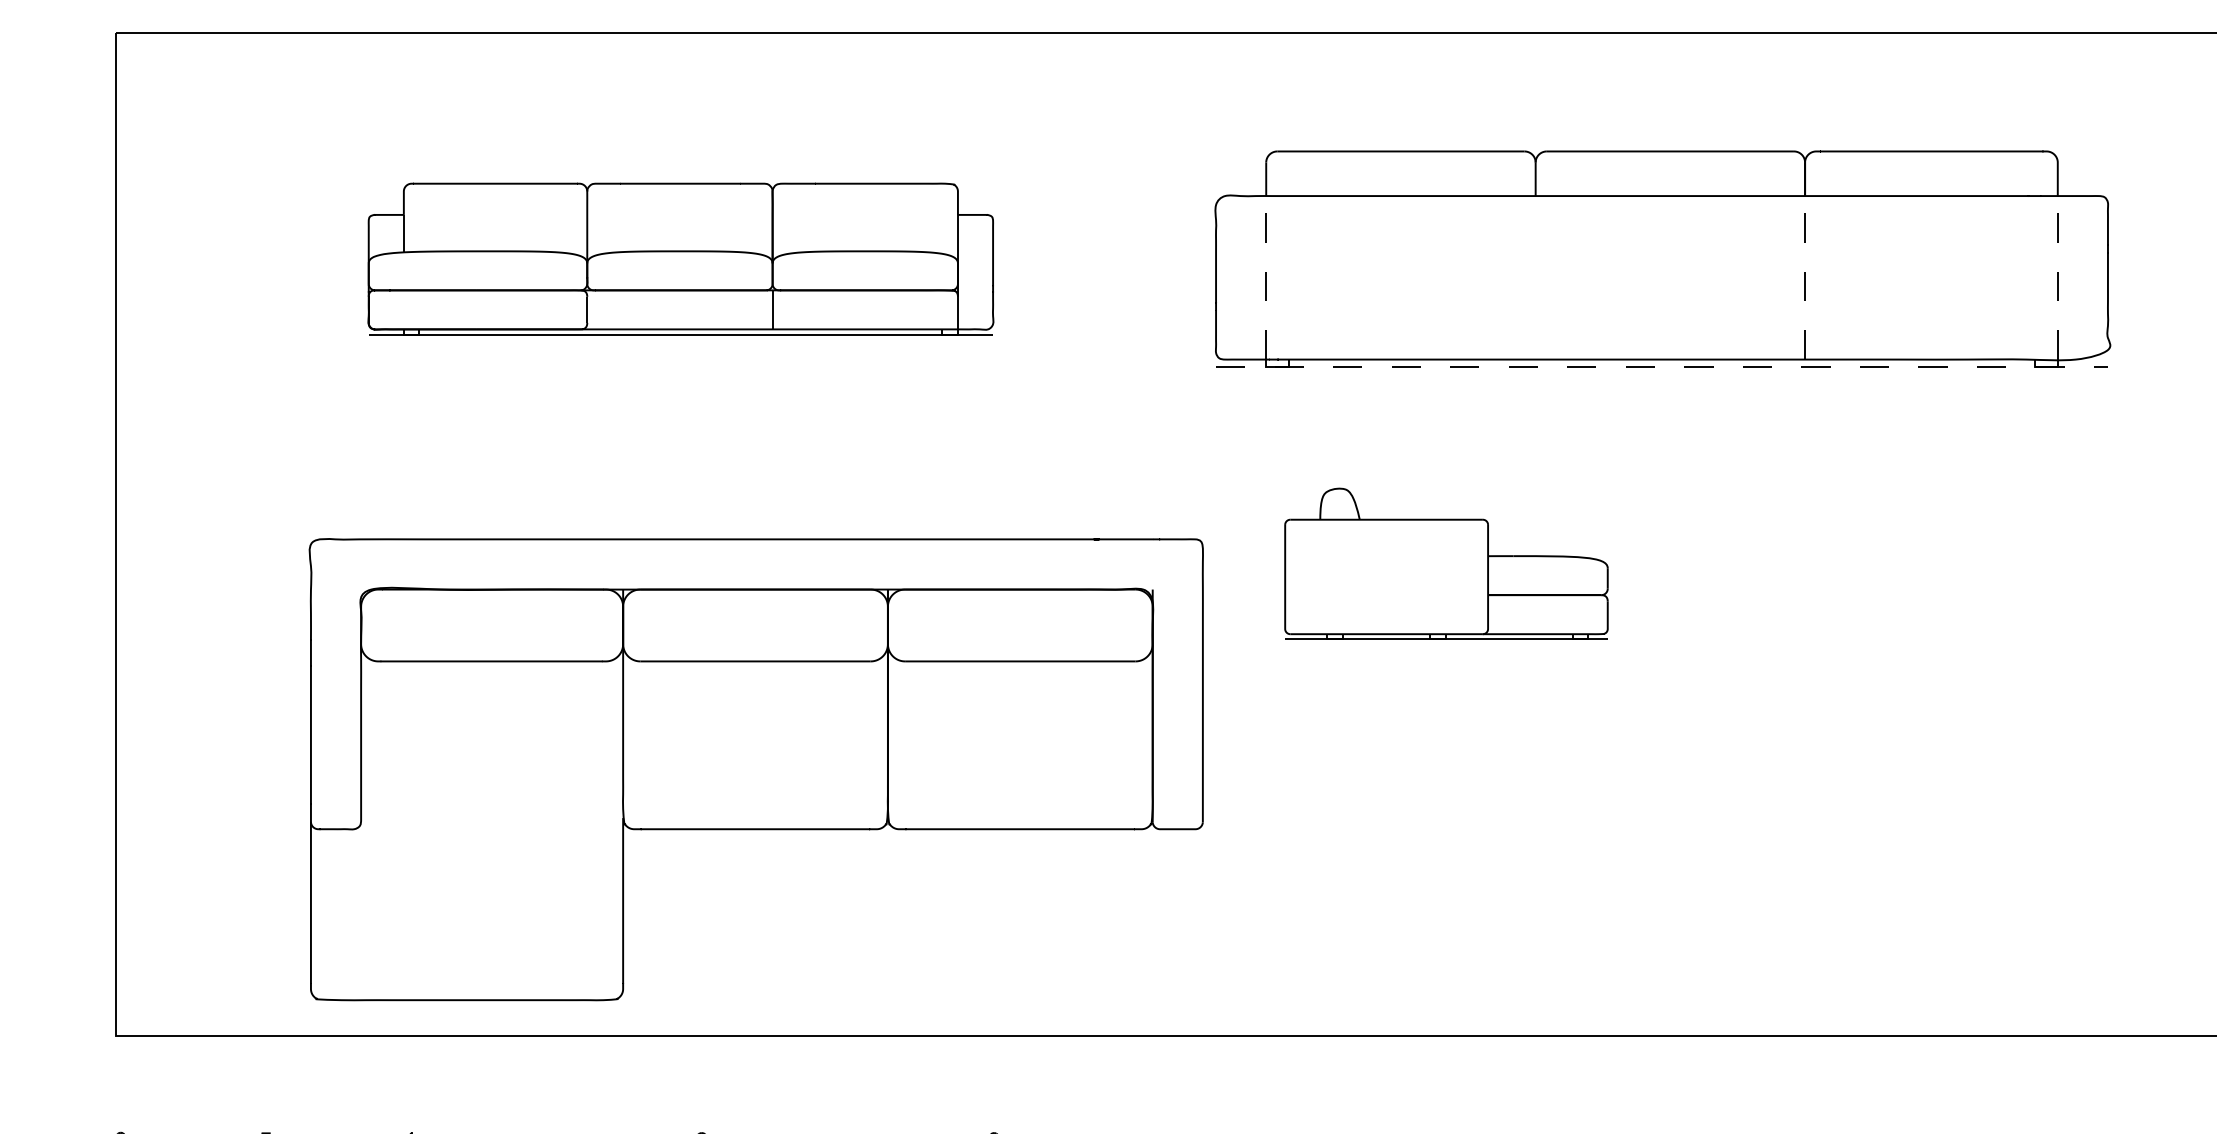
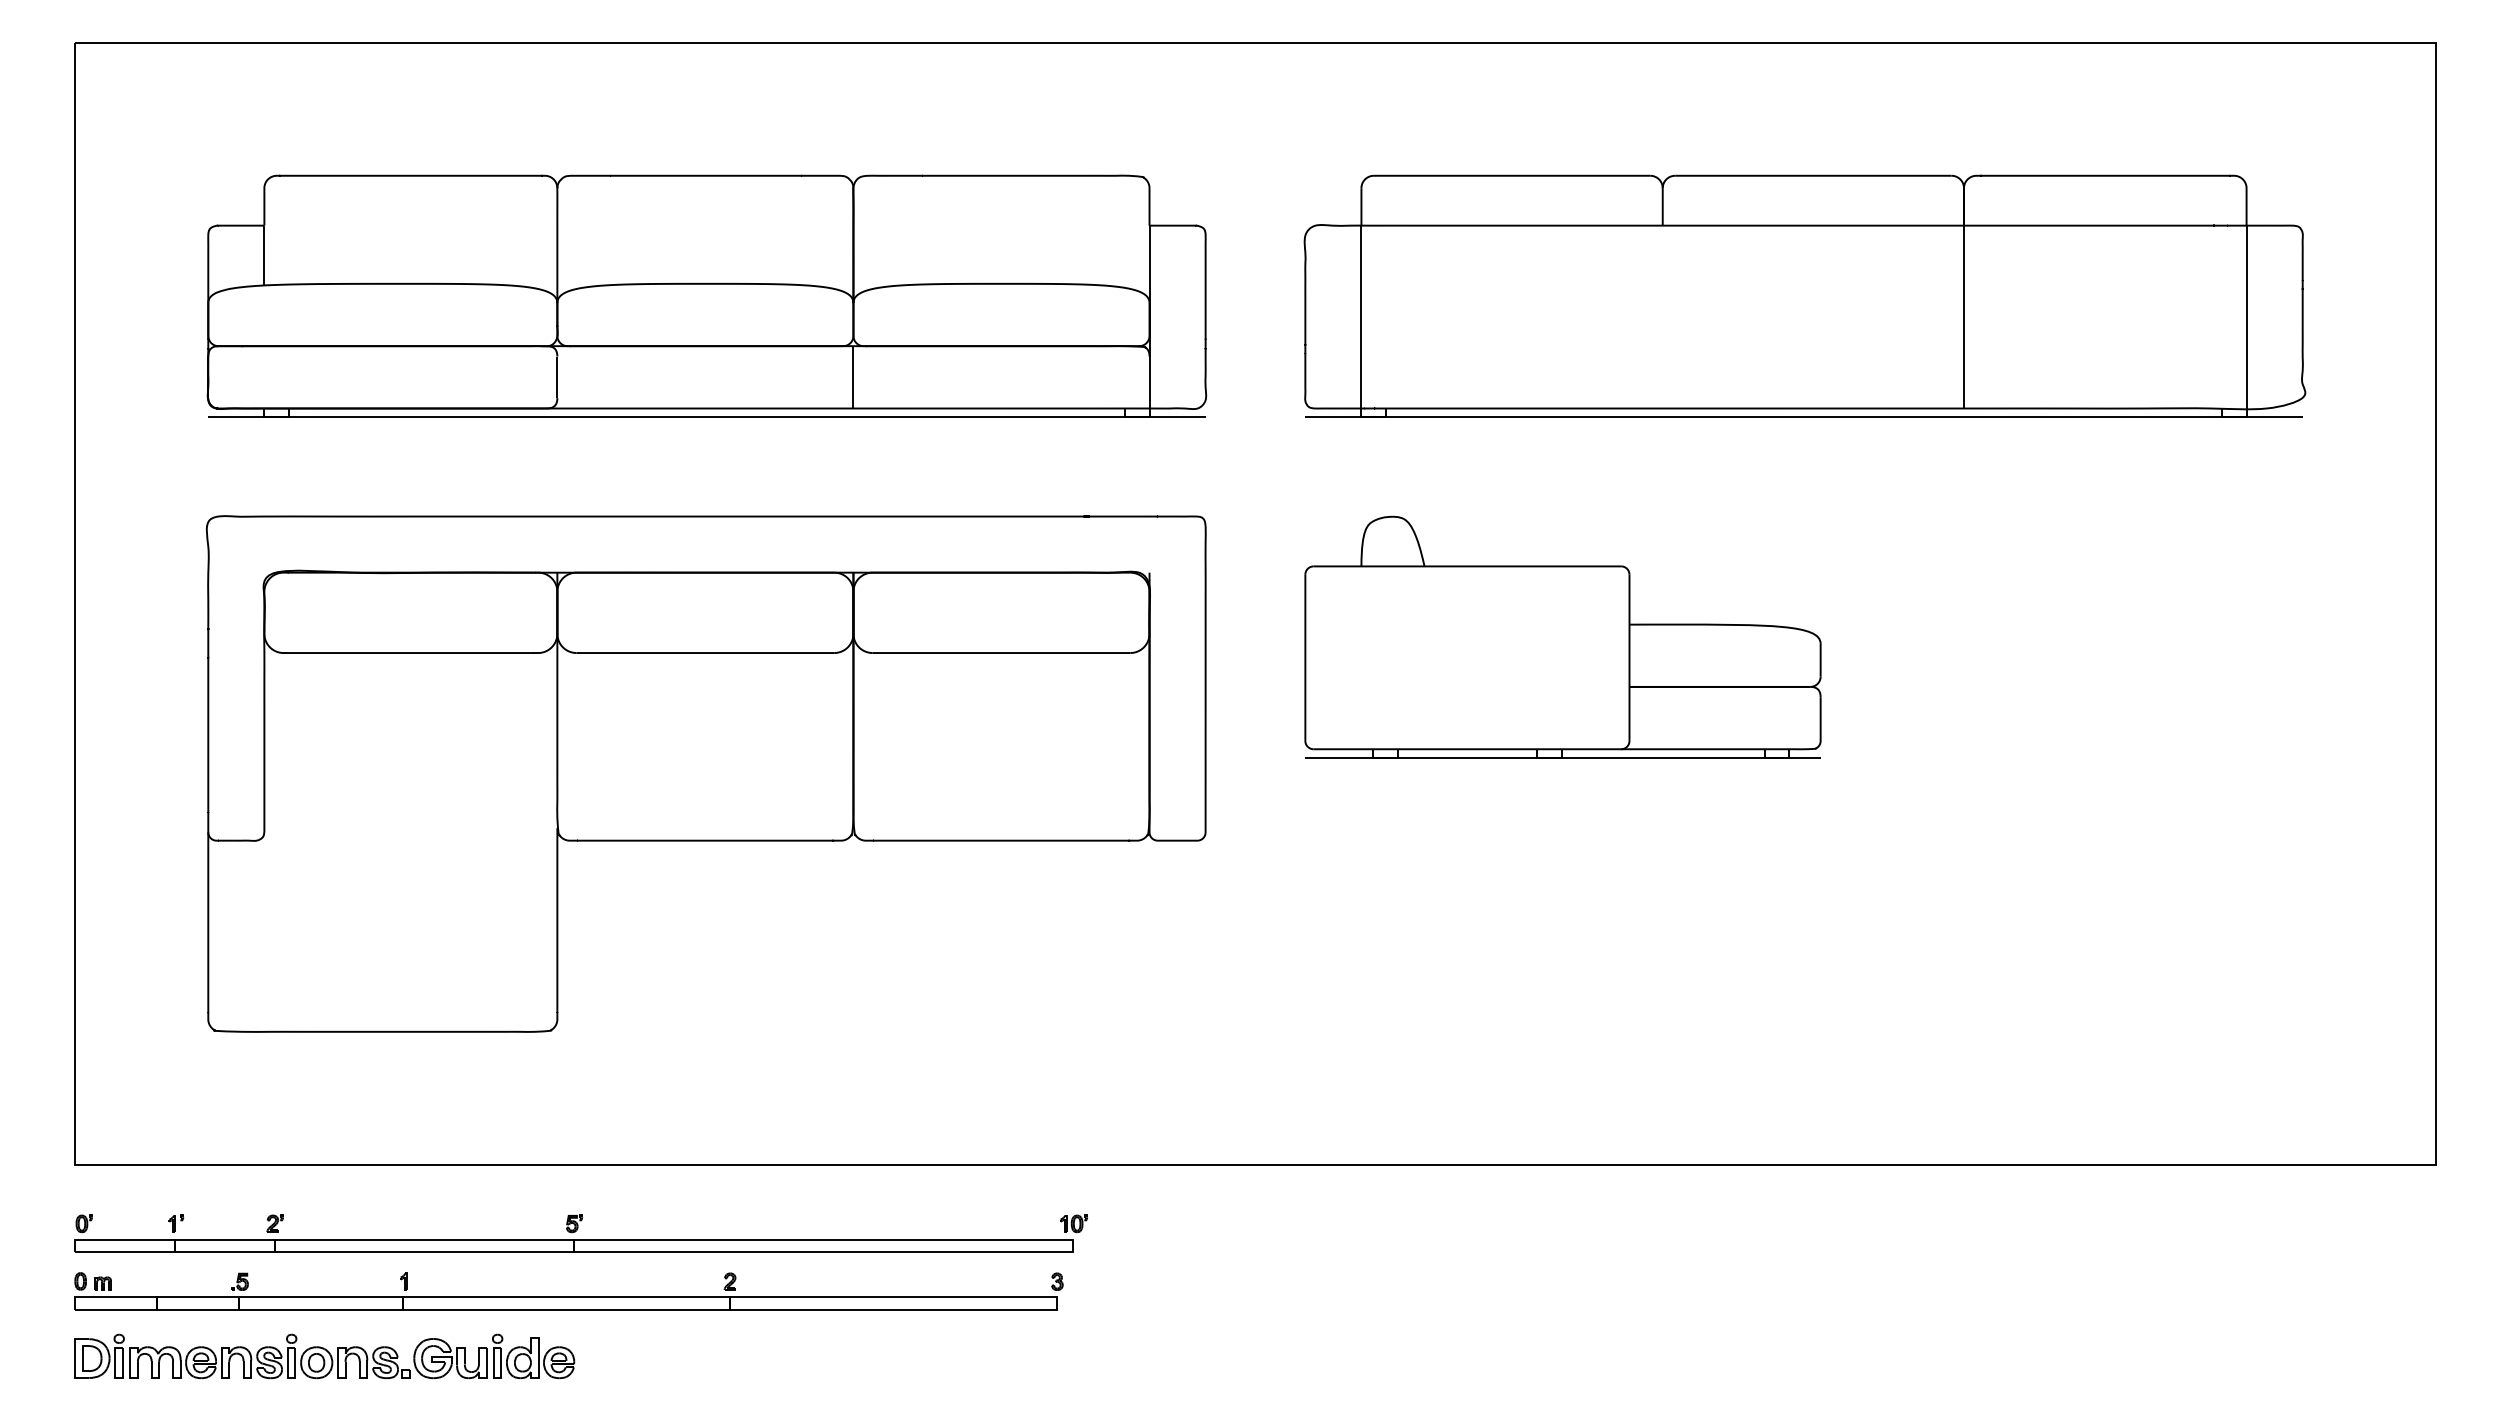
part: (680, 258) -> (706, 295), size x1.43
line: (1266, 277) -> (1361, 316), dashed -> solid
line: (1805, 277) -> (1964, 316), dashed -> solid
line: (2057, 277) -> (2246, 316), dashed -> solid
line: (1662, 366) -> (1804, 416), dashed -> solid
part: (1446, 563) -> (1562, 636), size x1.43
part: (755, 769) -> (705, 773), moved
part: (567, 1097) -> (580, 1233), added

